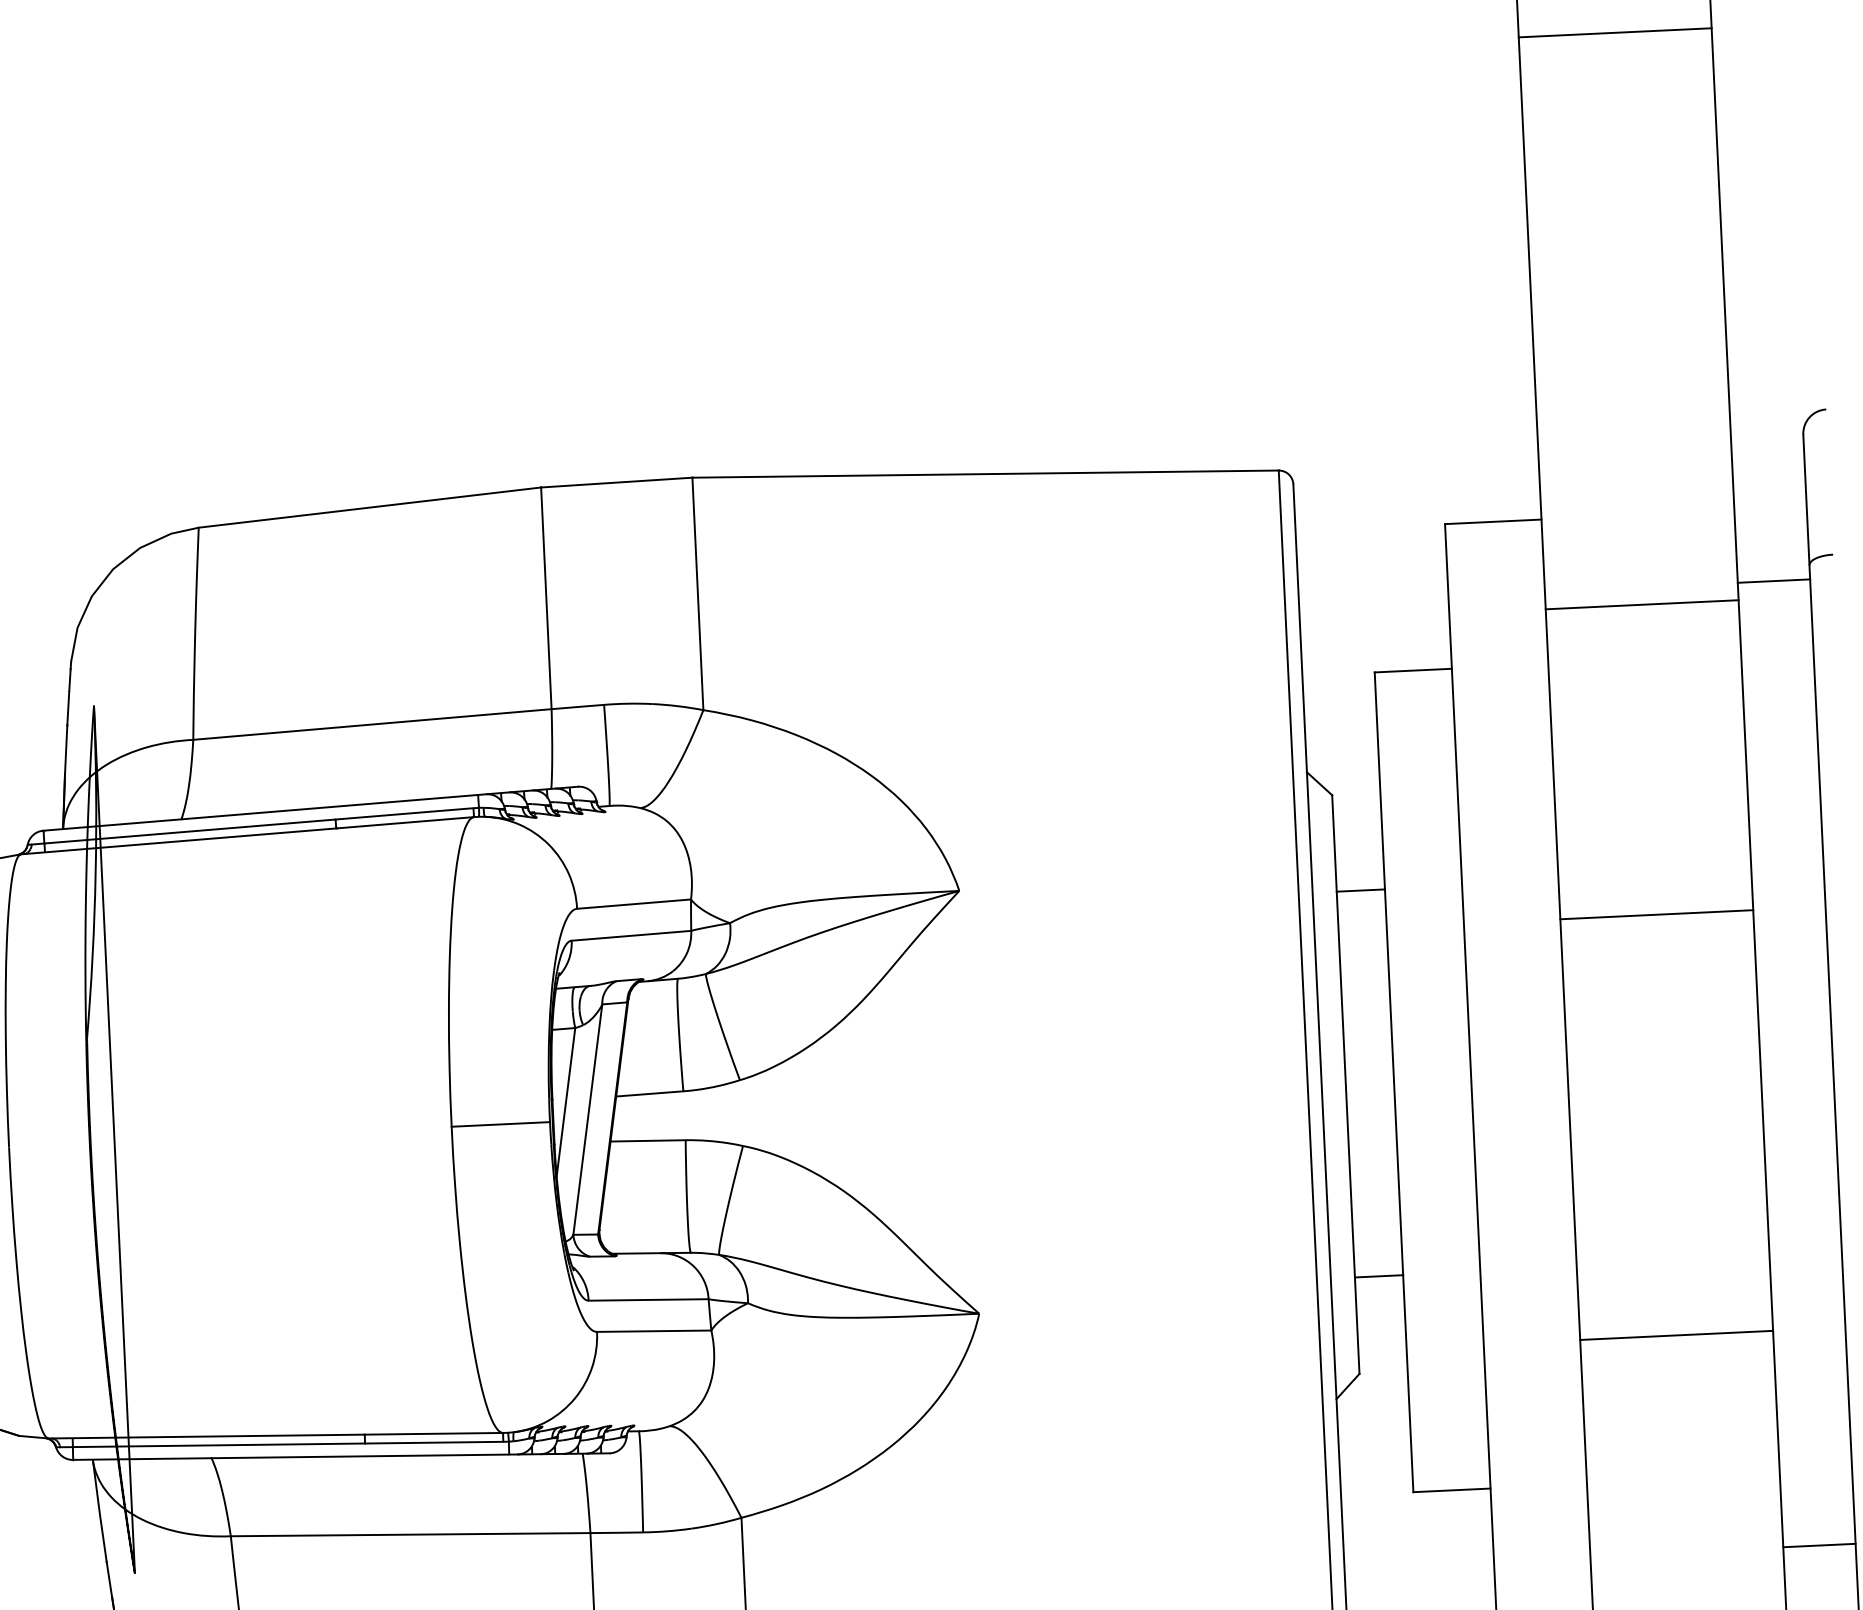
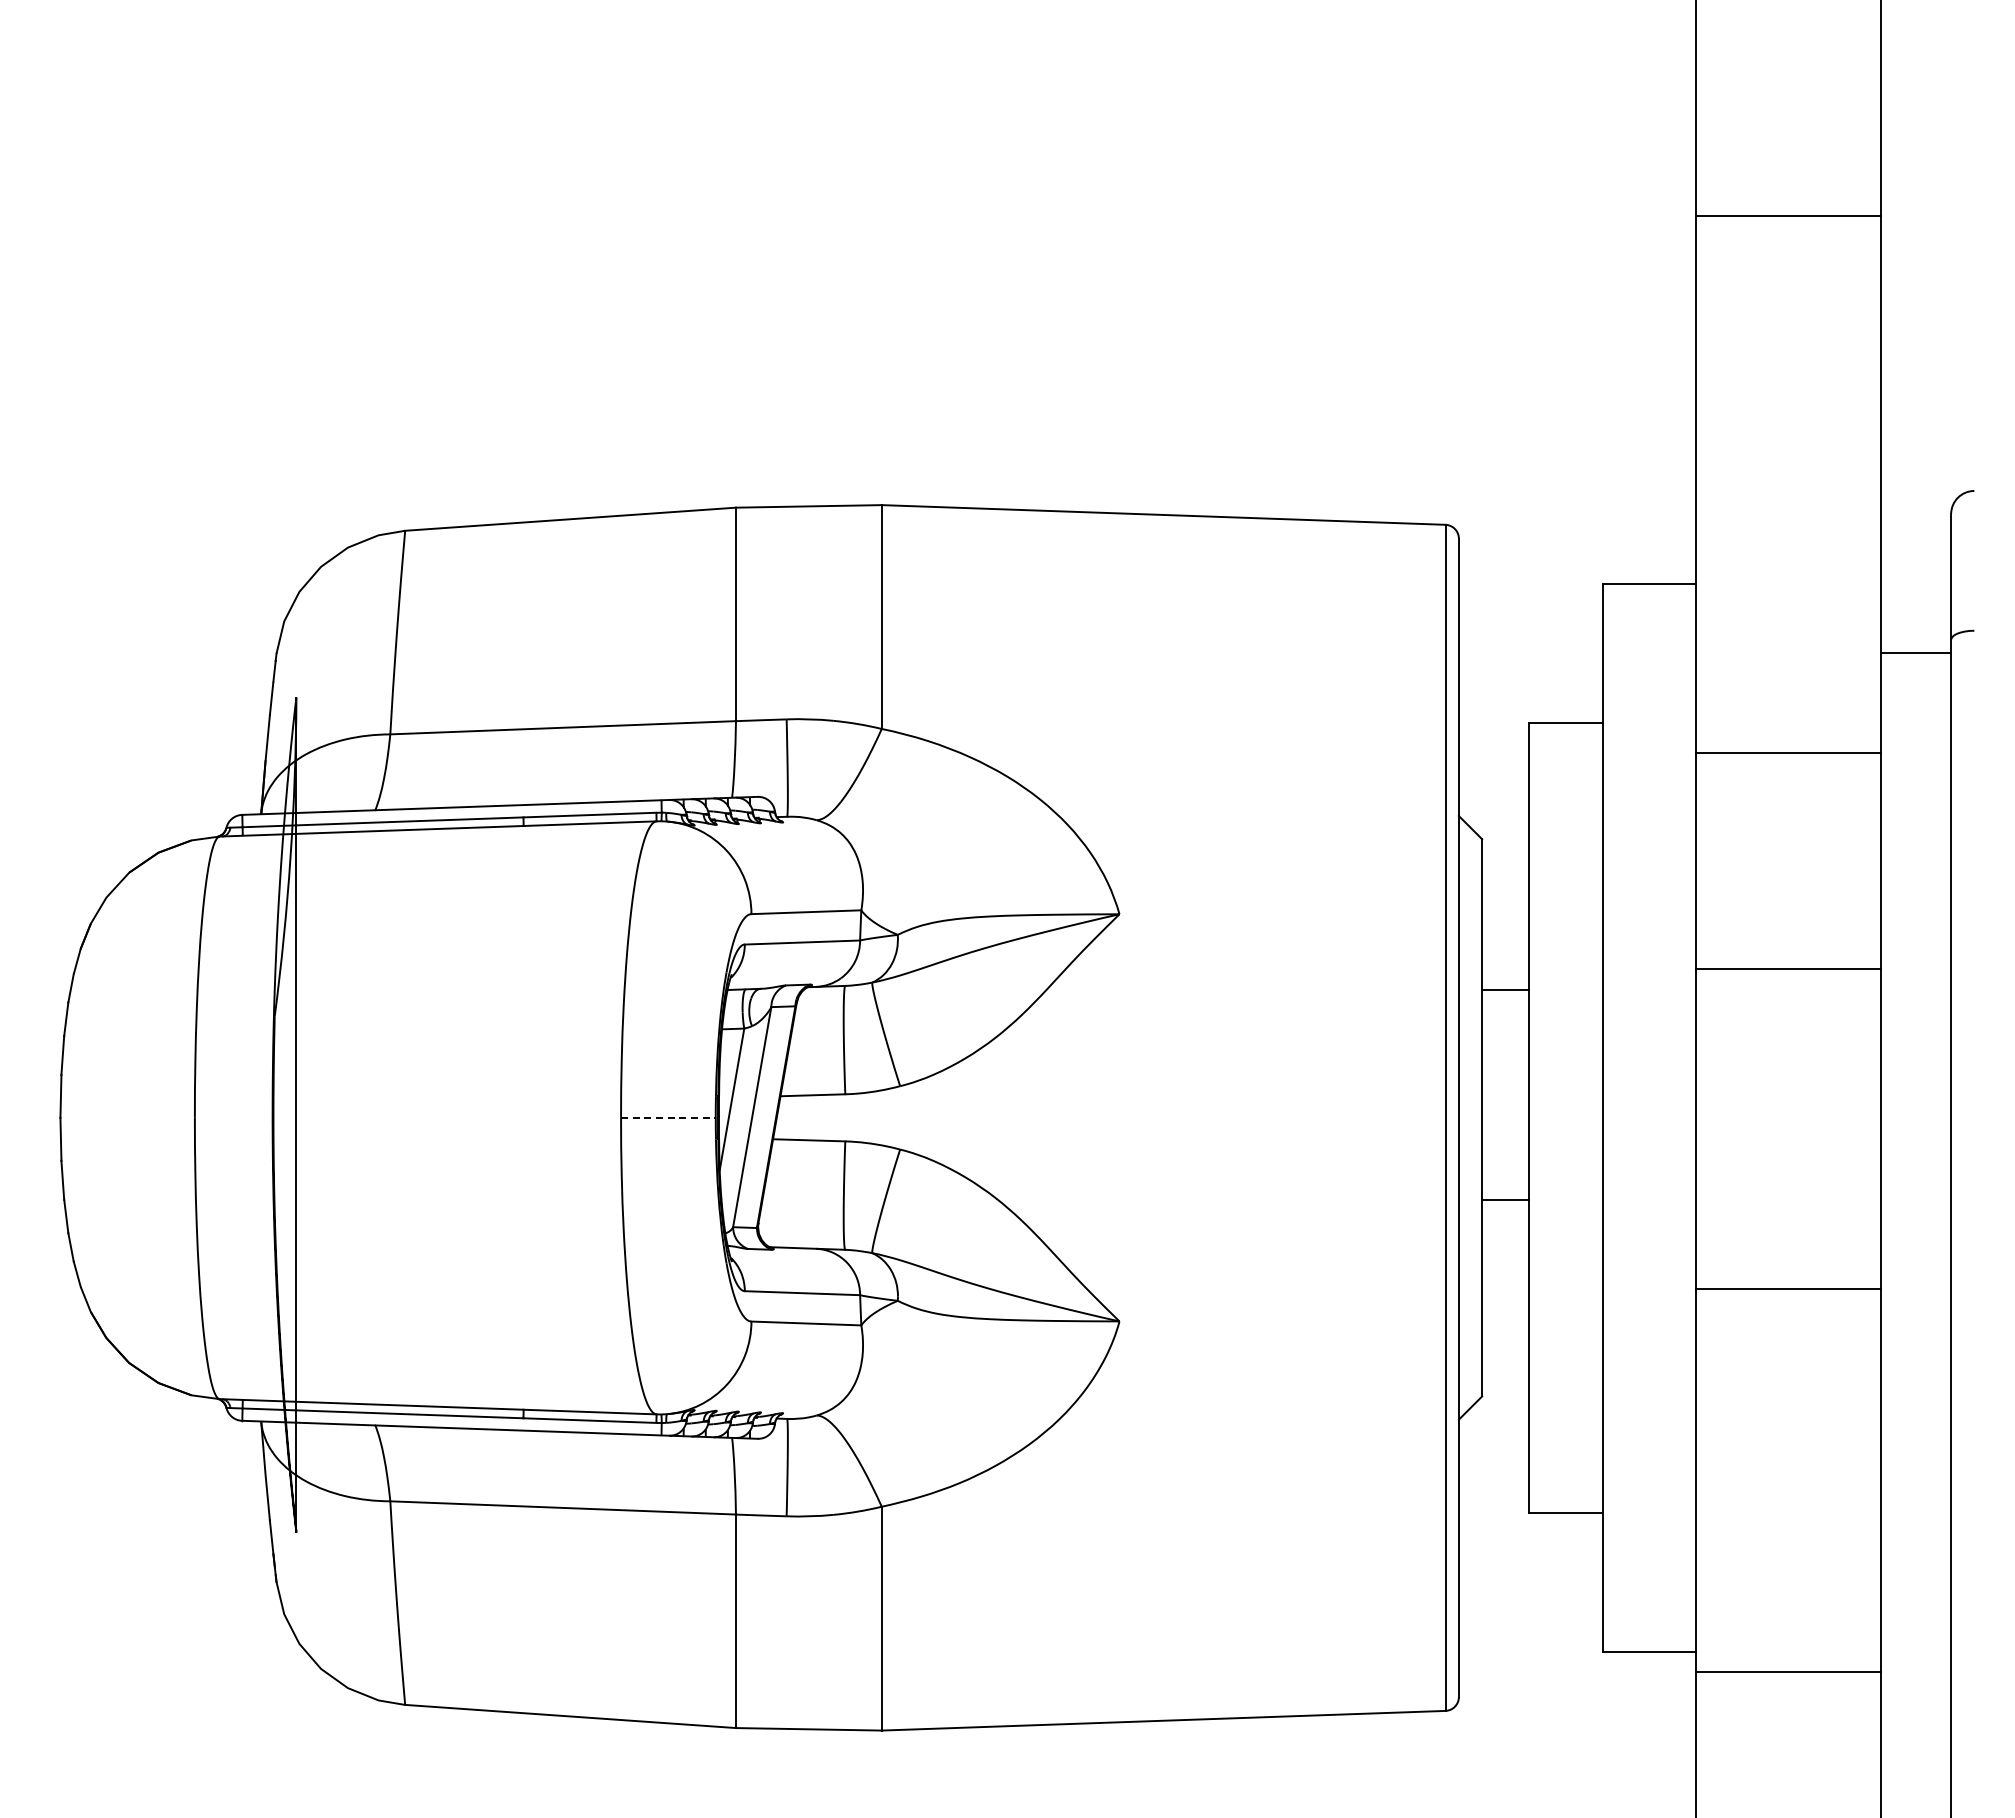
line: (1615, 32) -> (1788, 216), moved
line: (1642, 605) -> (1788, 753), moved
line: (1361, 890) -> (1505, 990), moved
line: (500, 1124) -> (668, 1117), solid -> dashed
line: (1379, 1276) -> (1505, 1199), moved
line: (1676, 1335) -> (1788, 1288), moved
line: (1819, 1545) -> (1916, 1582), removed

